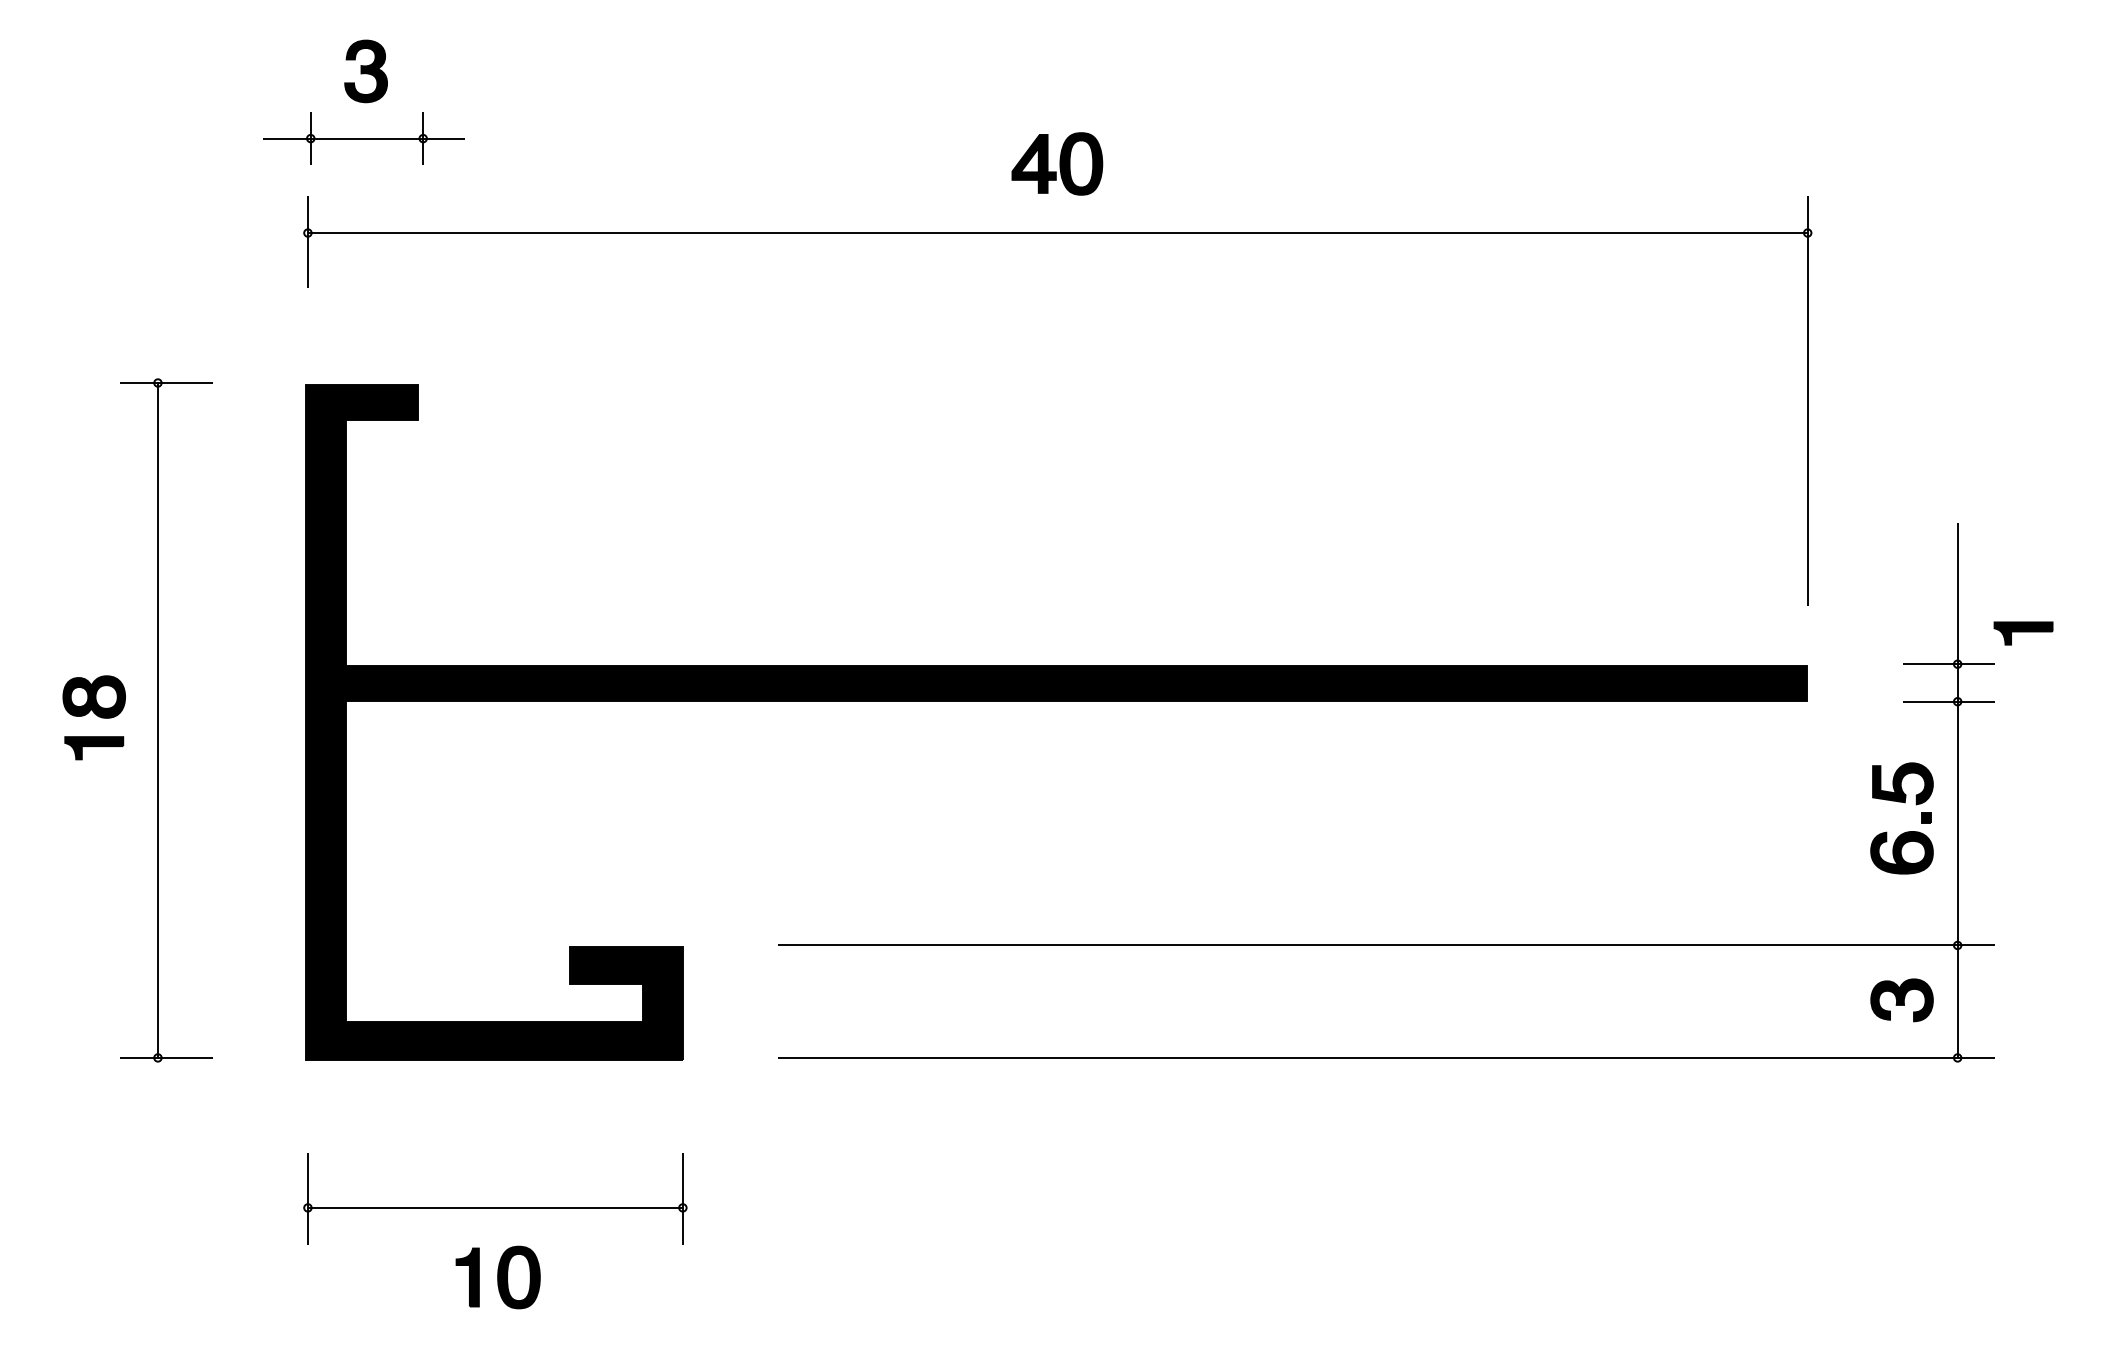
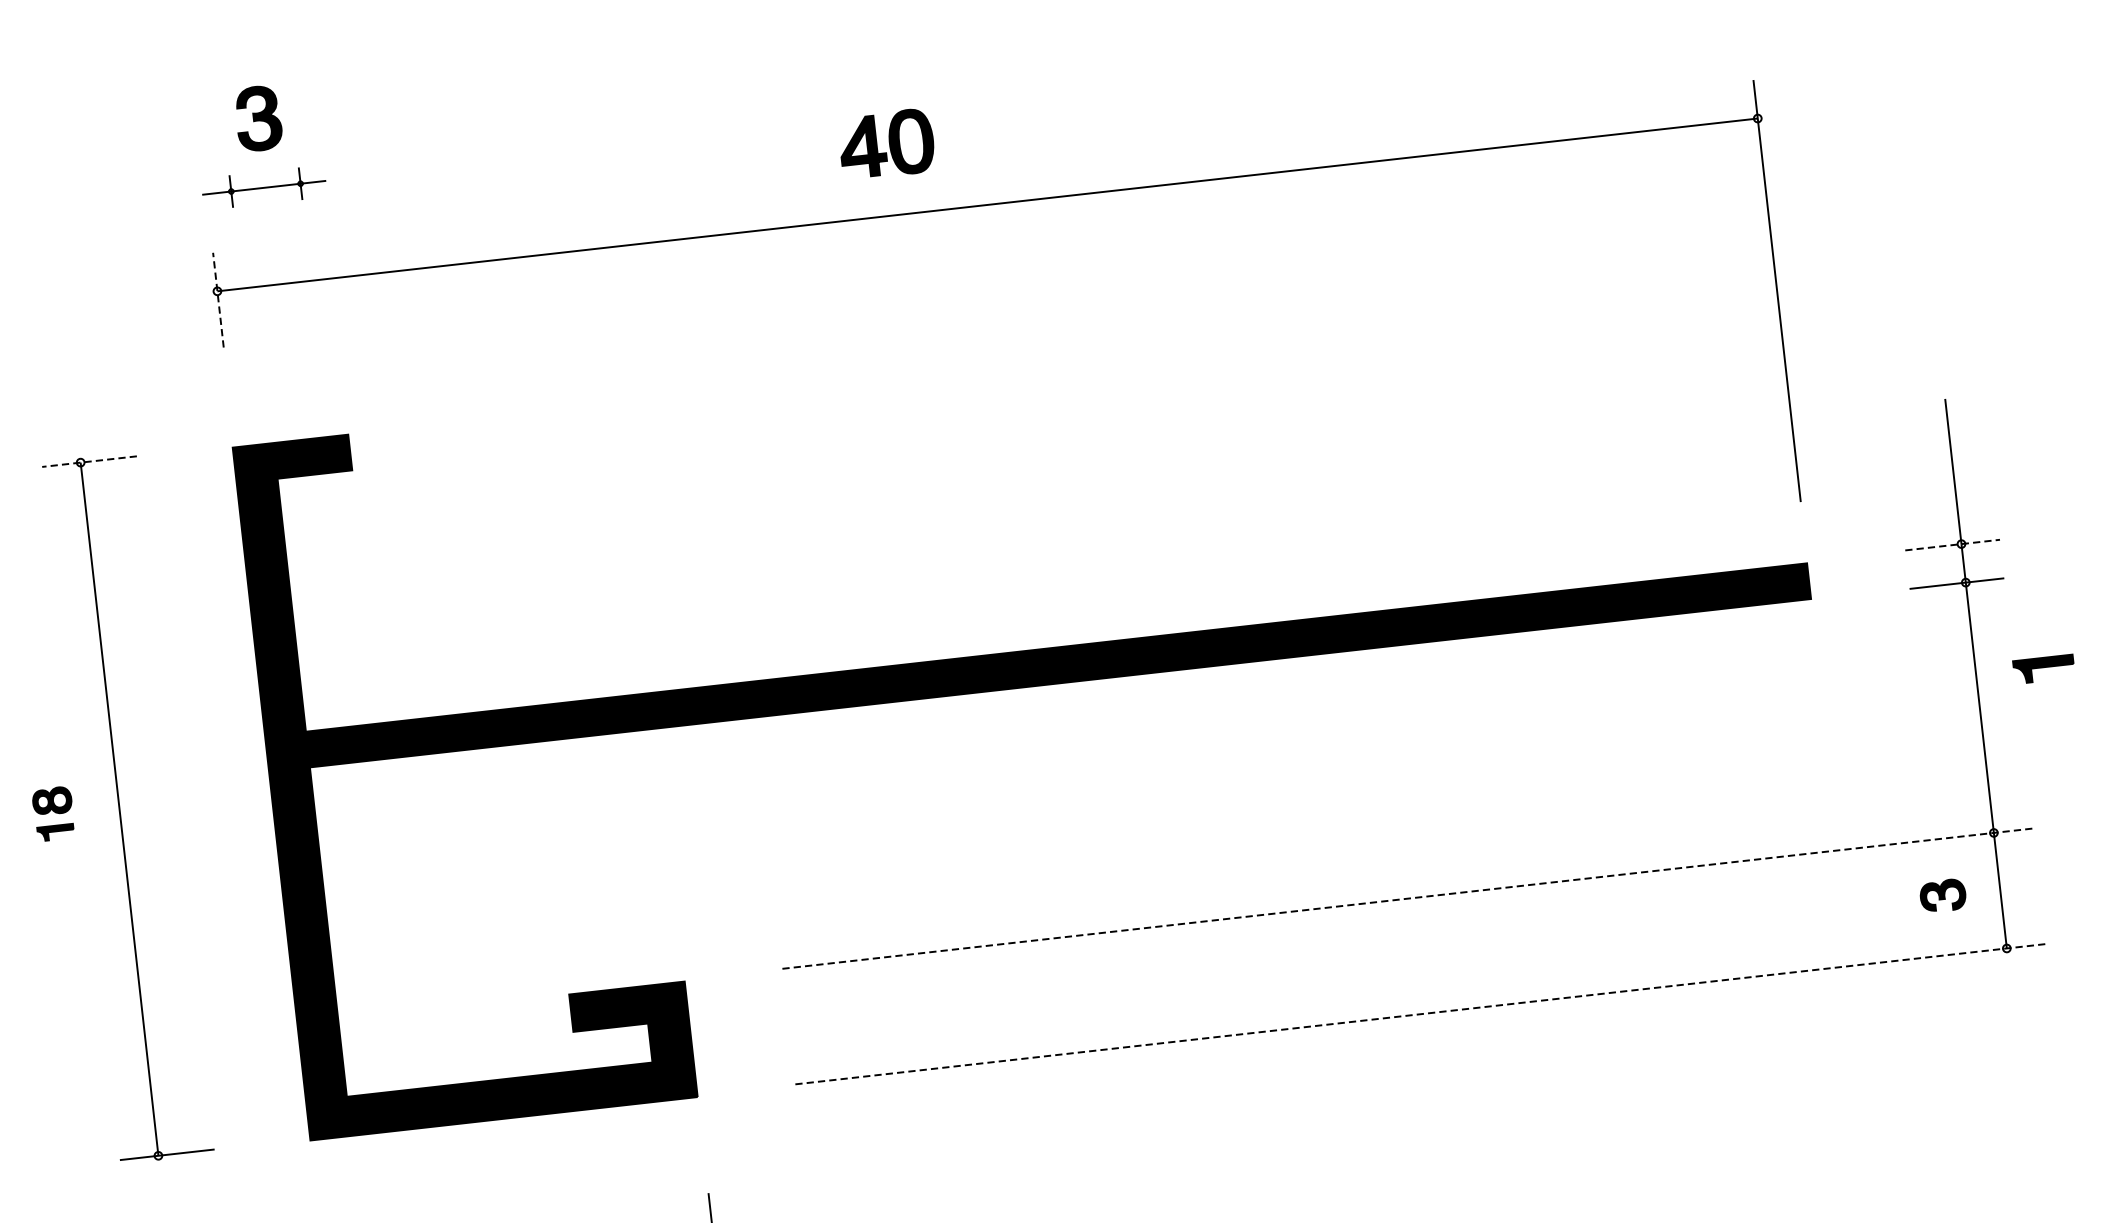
part: (363, 138) -> (263, 187), size x0.6
part: (1057, 163) -> (886, 143), moved
line: (307, 241) -> (217, 300), solid -> dashed
line: (166, 383) -> (89, 462), solid -> dashed
part: (2023, 633) -> (2043, 669), moved
line: (1949, 664) -> (1953, 545), solid -> dashed
part: (93, 717) -> (53, 813), size x0.6
part: (1906, 831) -> (1928, 721), removed
line: (1386, 945) -> (1407, 898), solid -> dashed
part: (1901, 1000) -> (1942, 895), size x0.7
line: (1386, 1057) -> (1420, 1013), solid -> dashed

